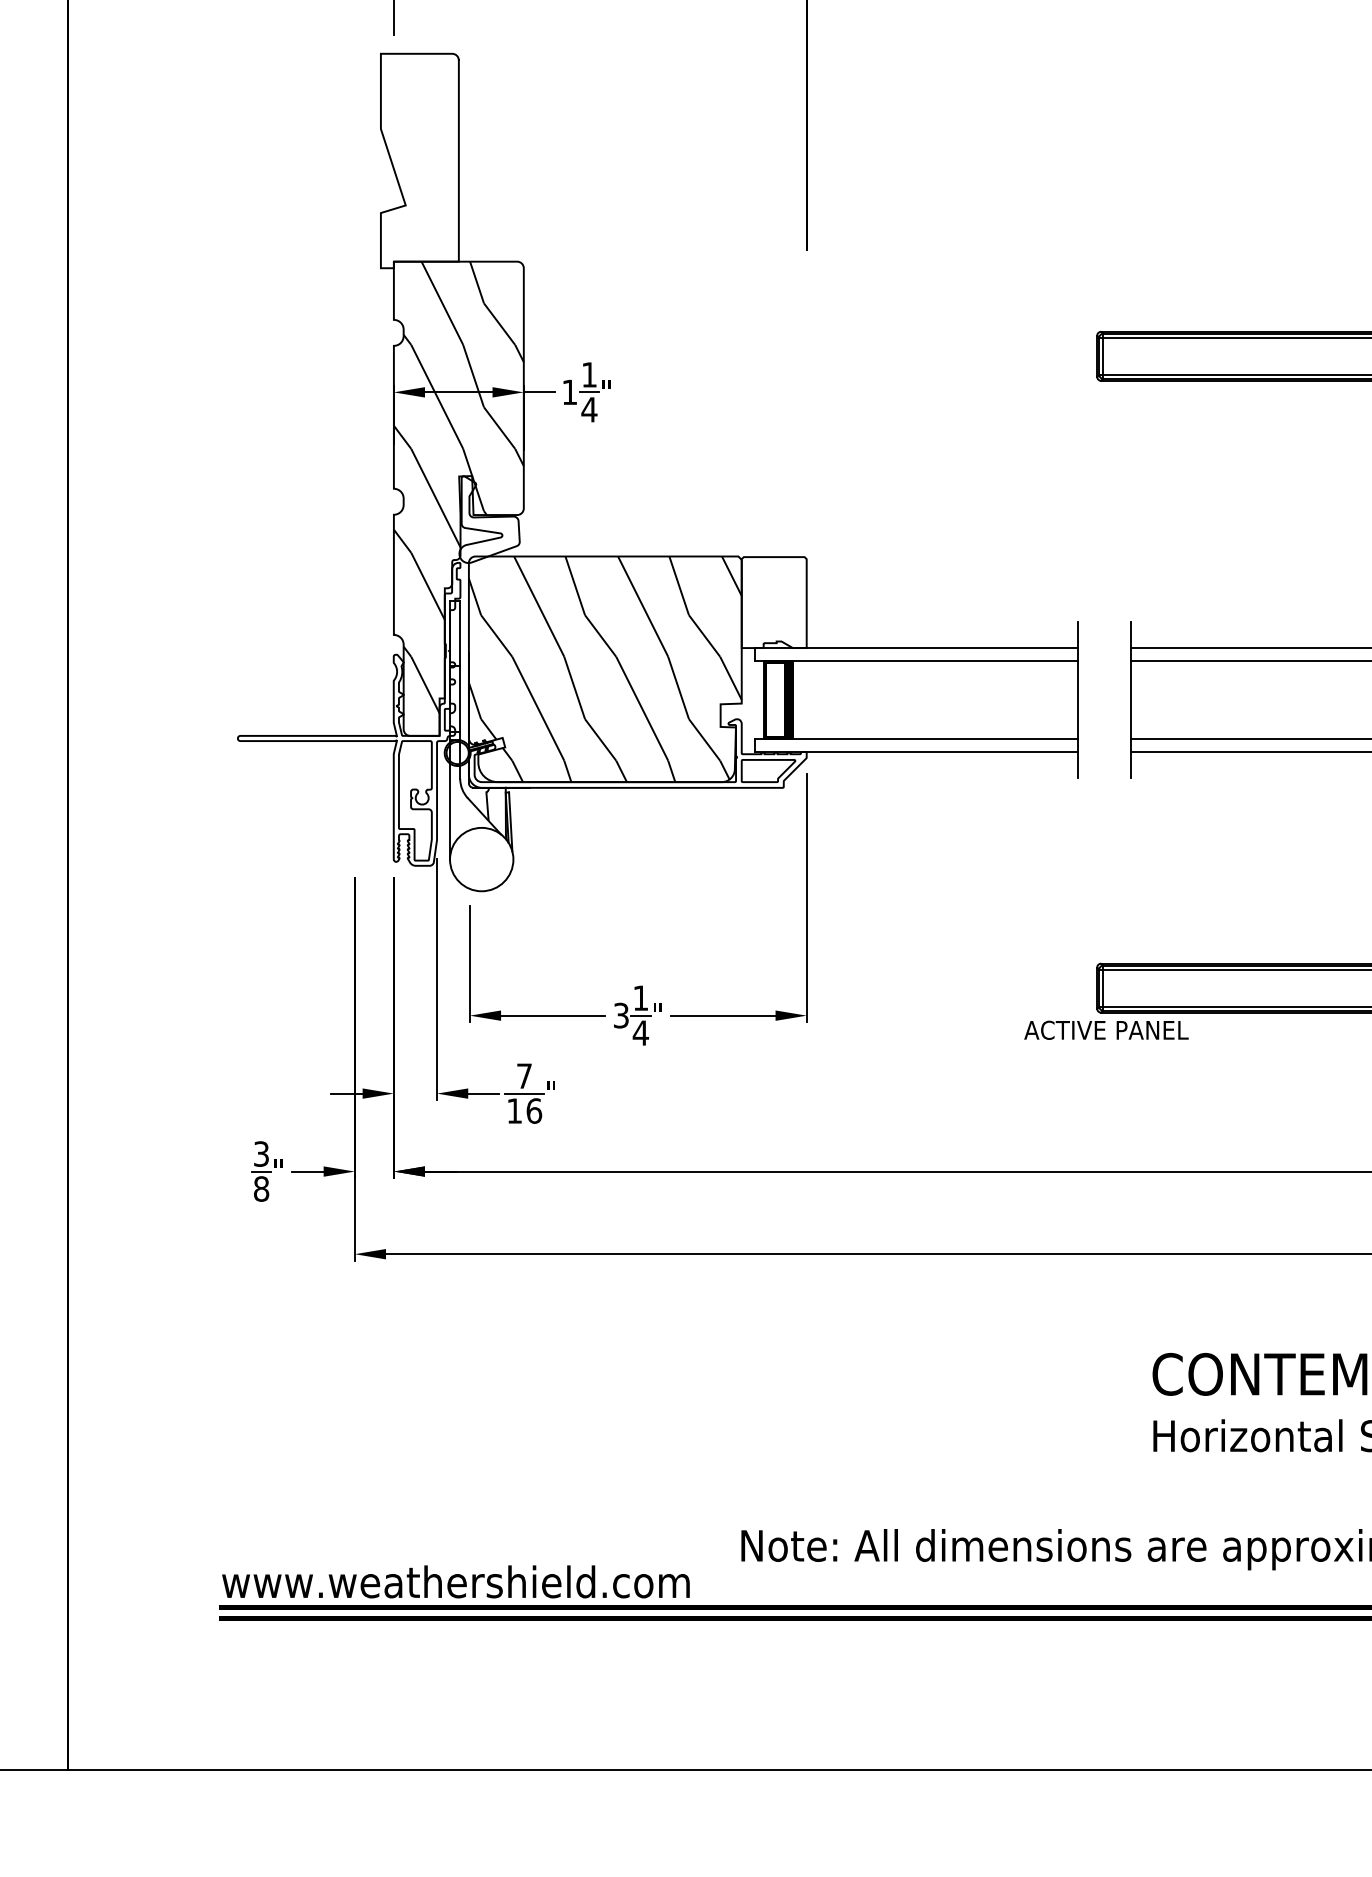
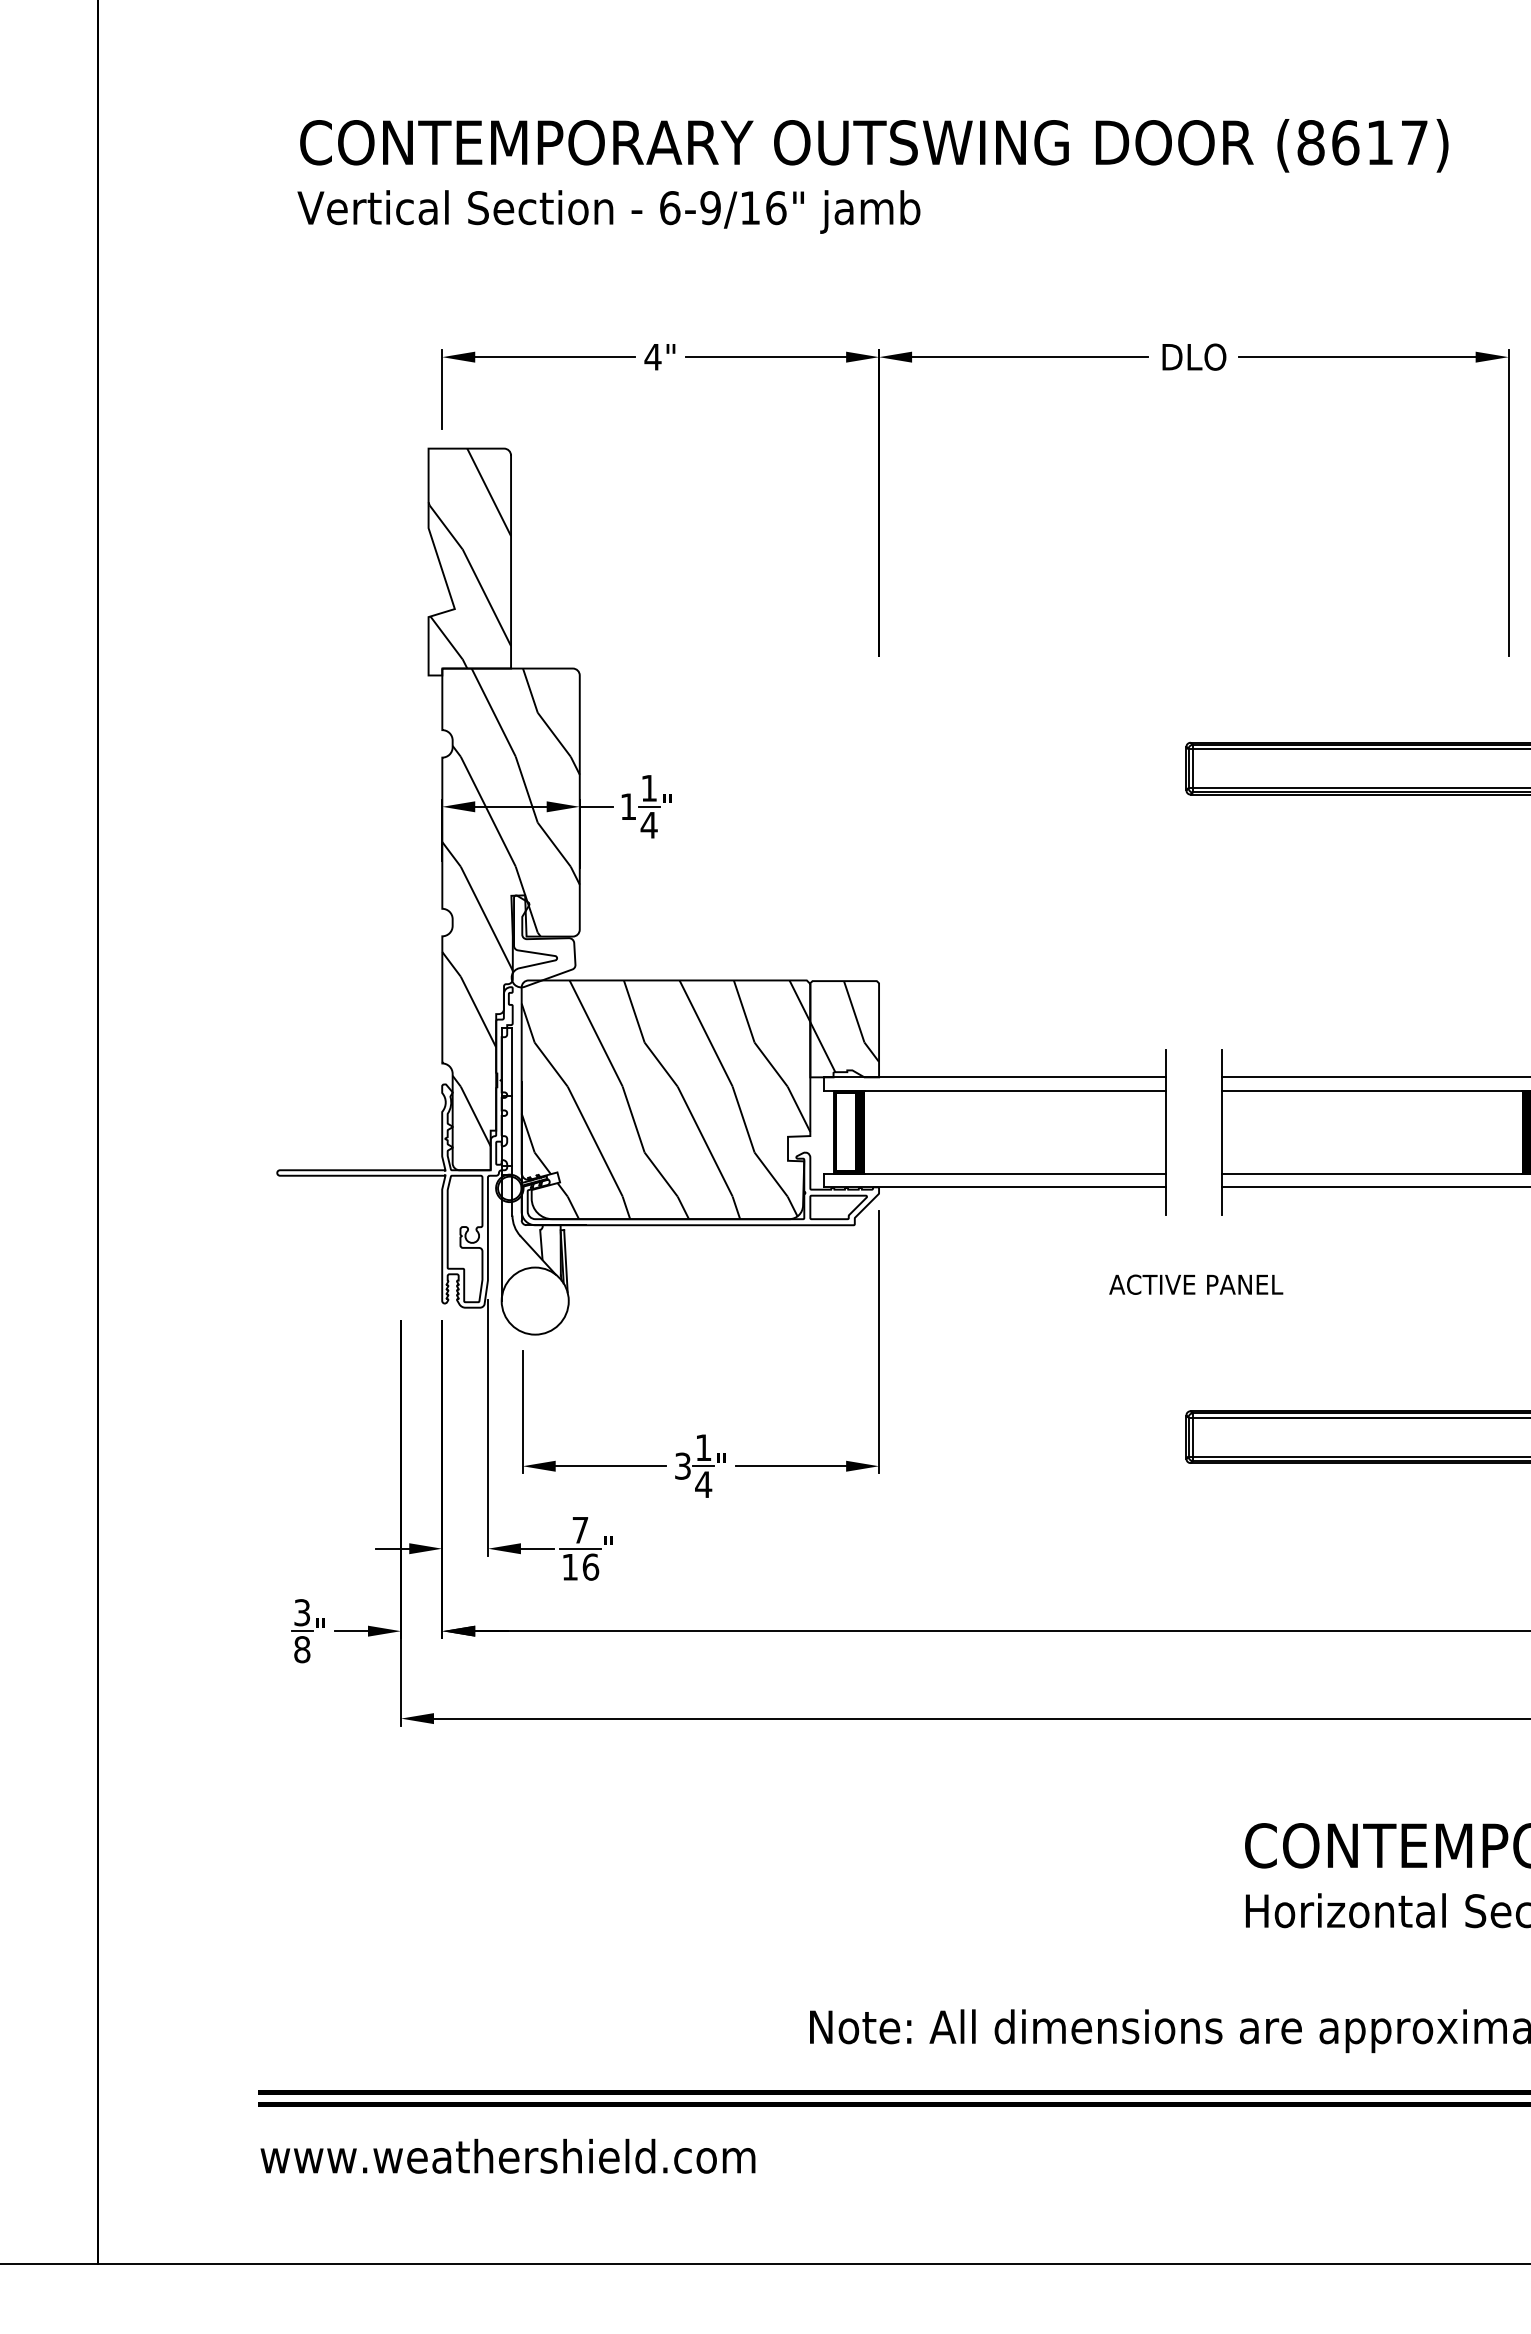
hatch: (419, 157) -> (469, 558), added
hatch: (774, 600) -> (844, 1026), added
text: (1106, 1030) -> (1196, 1284), moved
text: (455, 1581) -> (507, 2155), moved

